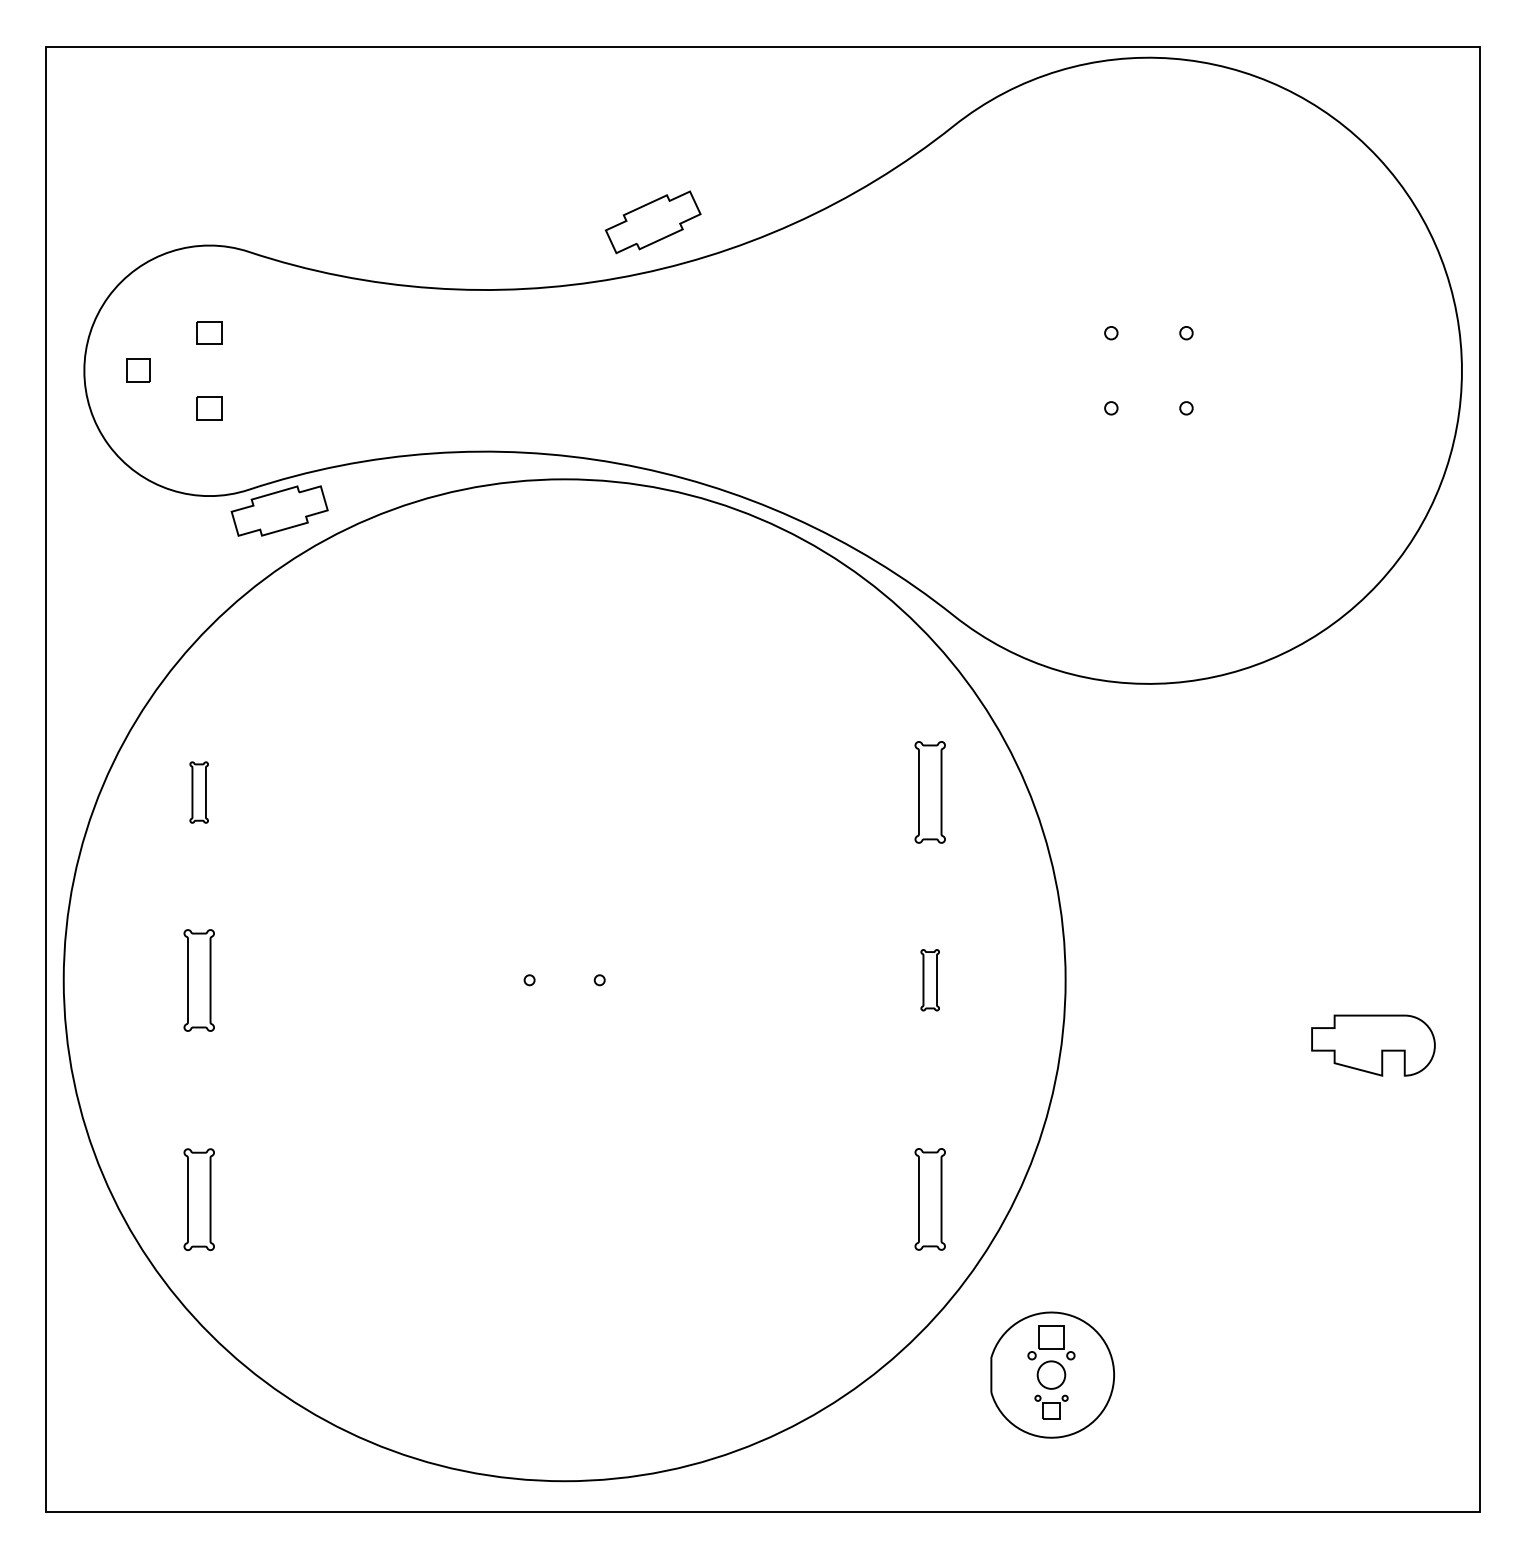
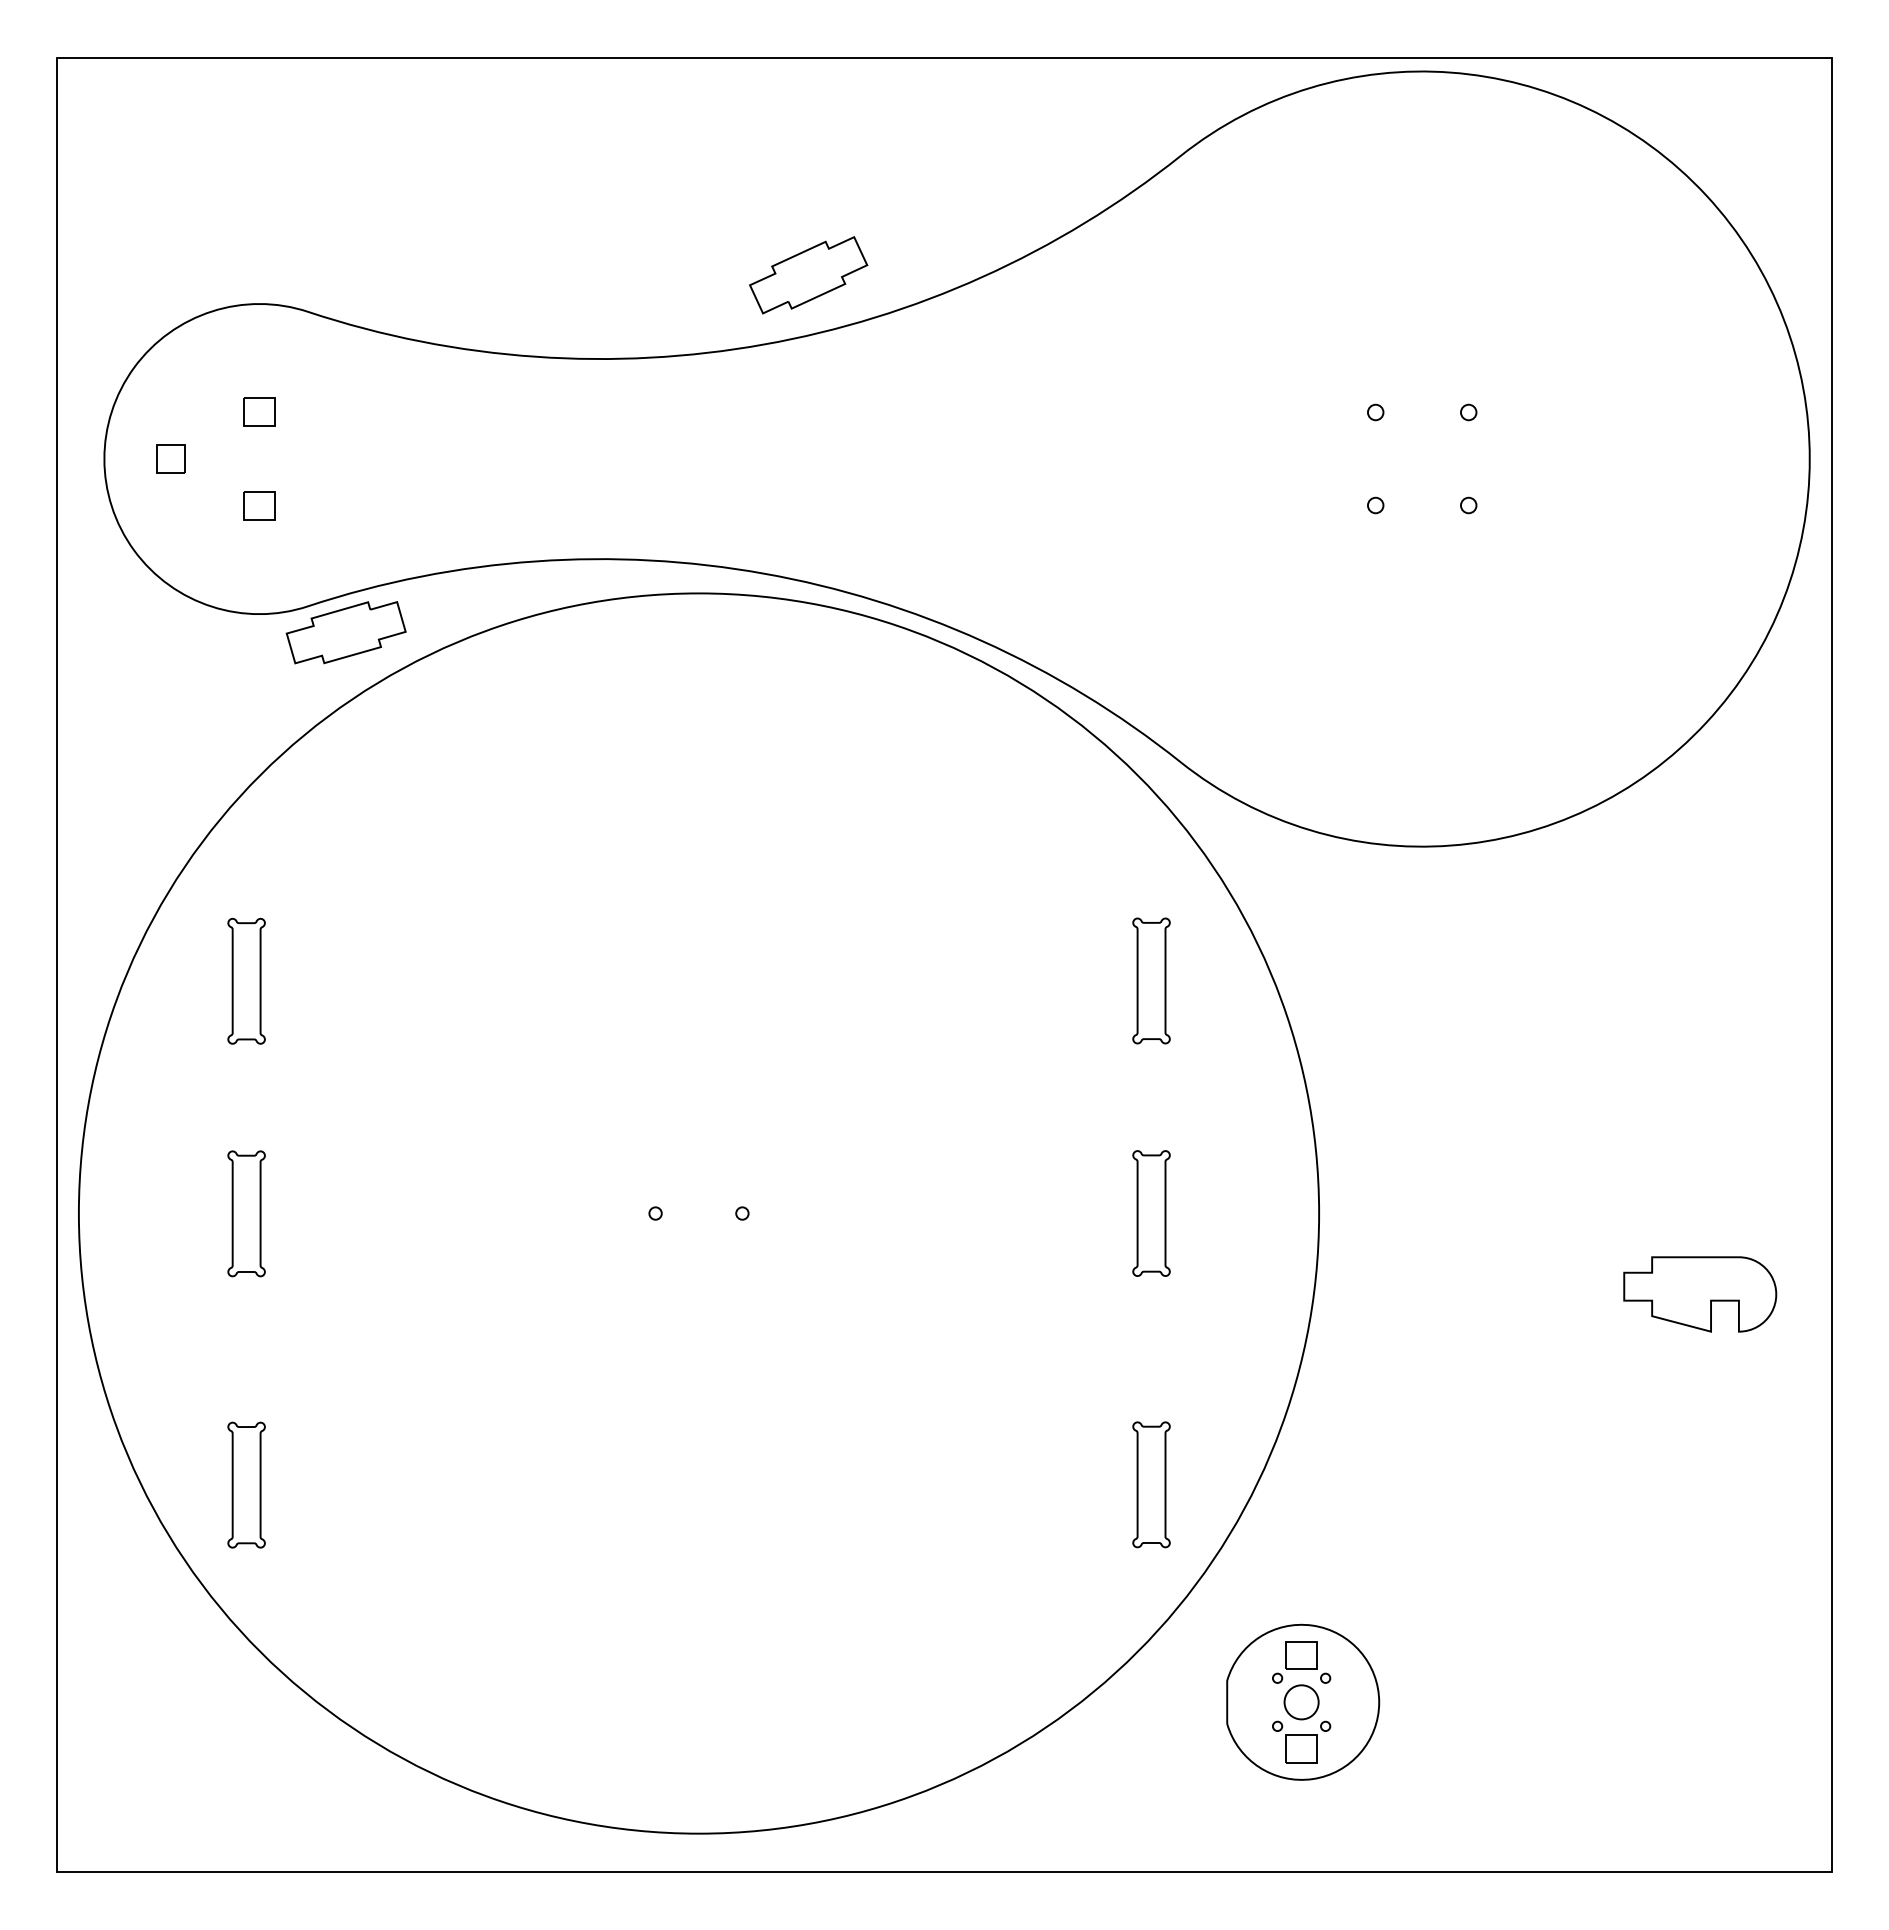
part: (199, 792) -> (246, 980), size x1.67
part: (930, 980) -> (1151, 1213), size x1.67
part: (1051, 1406) -> (1301, 1741), size x1.43

